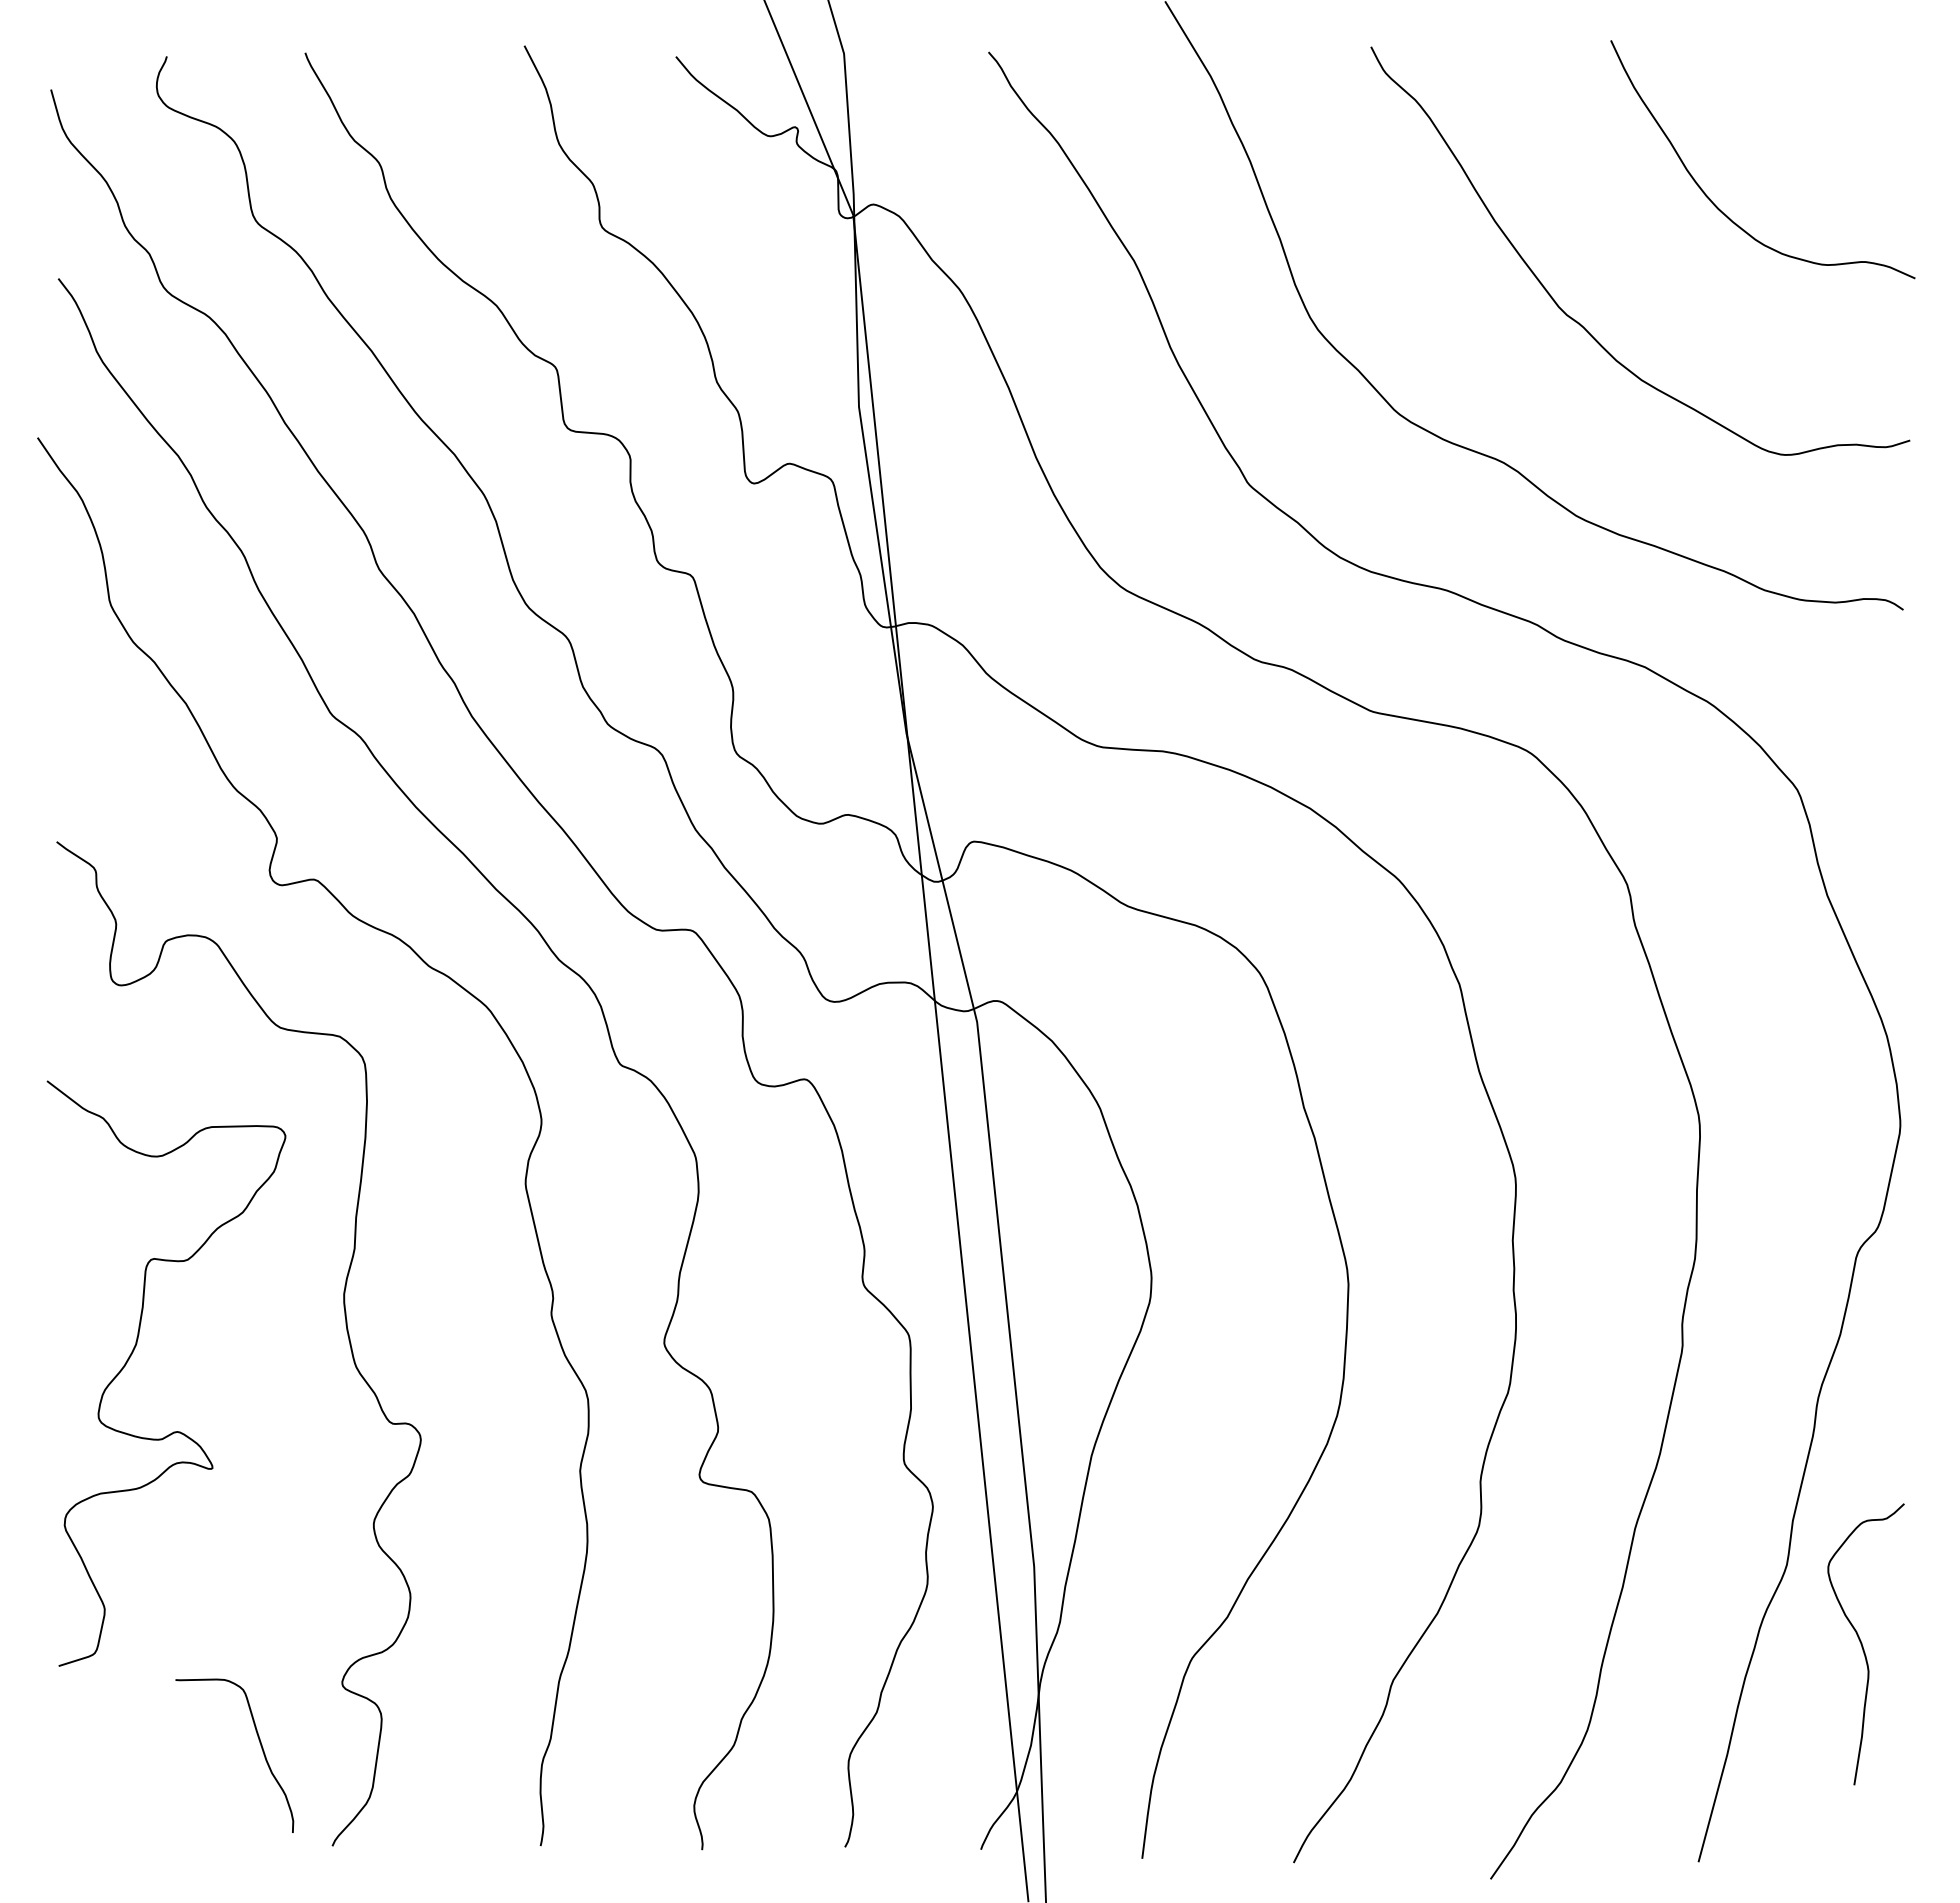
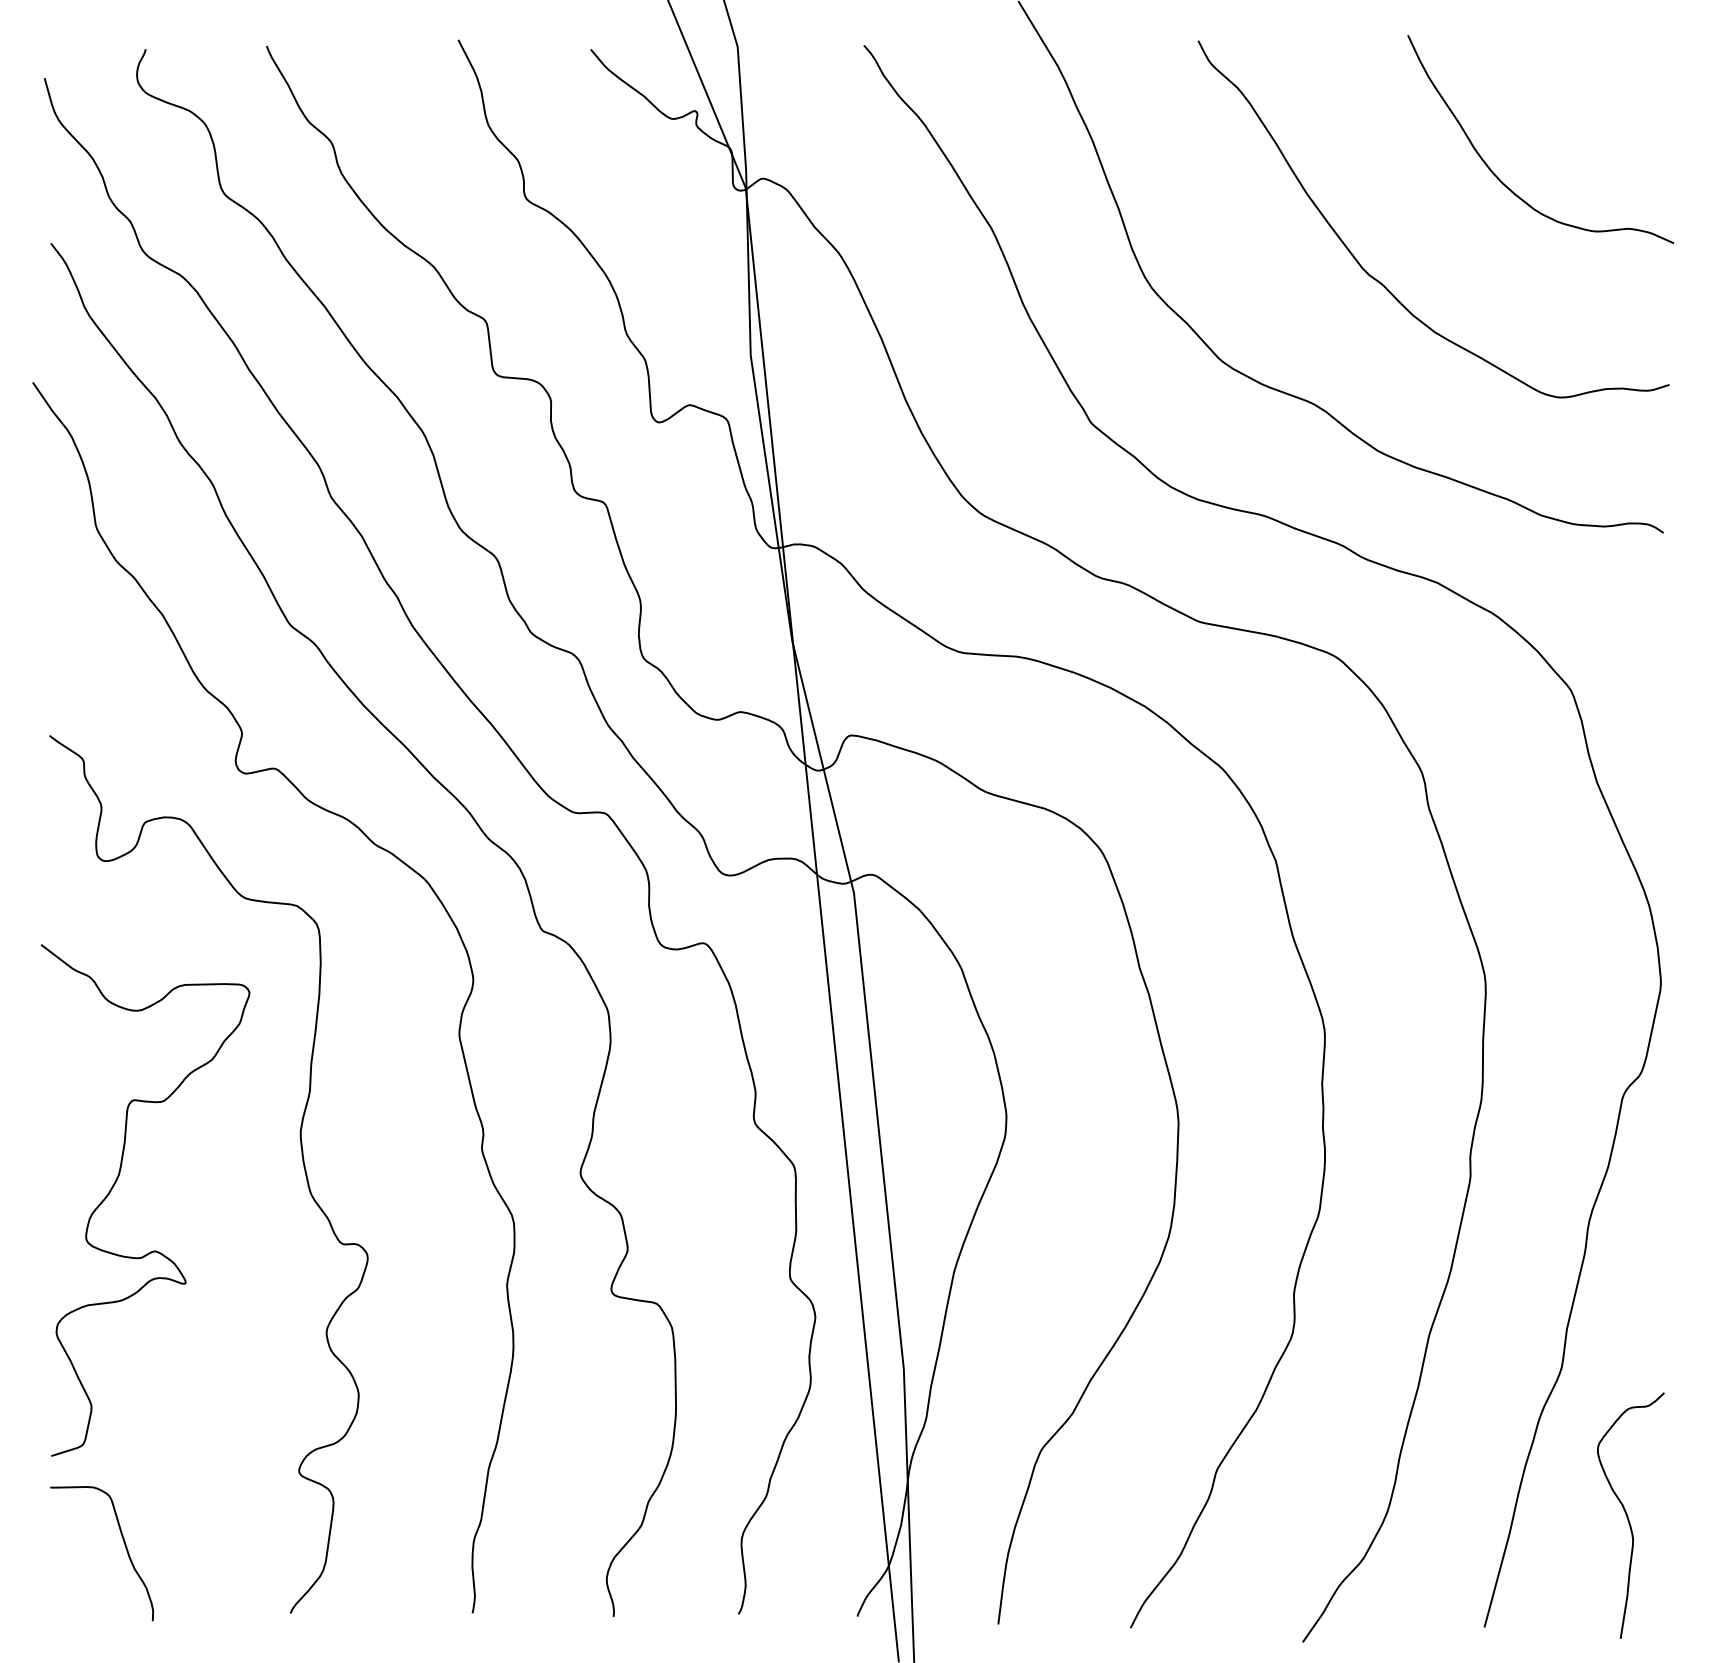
curve: (1863, 1646) -> (1628, 1517), moved
curve: (260, 1746) -> (124, 1545), moved

